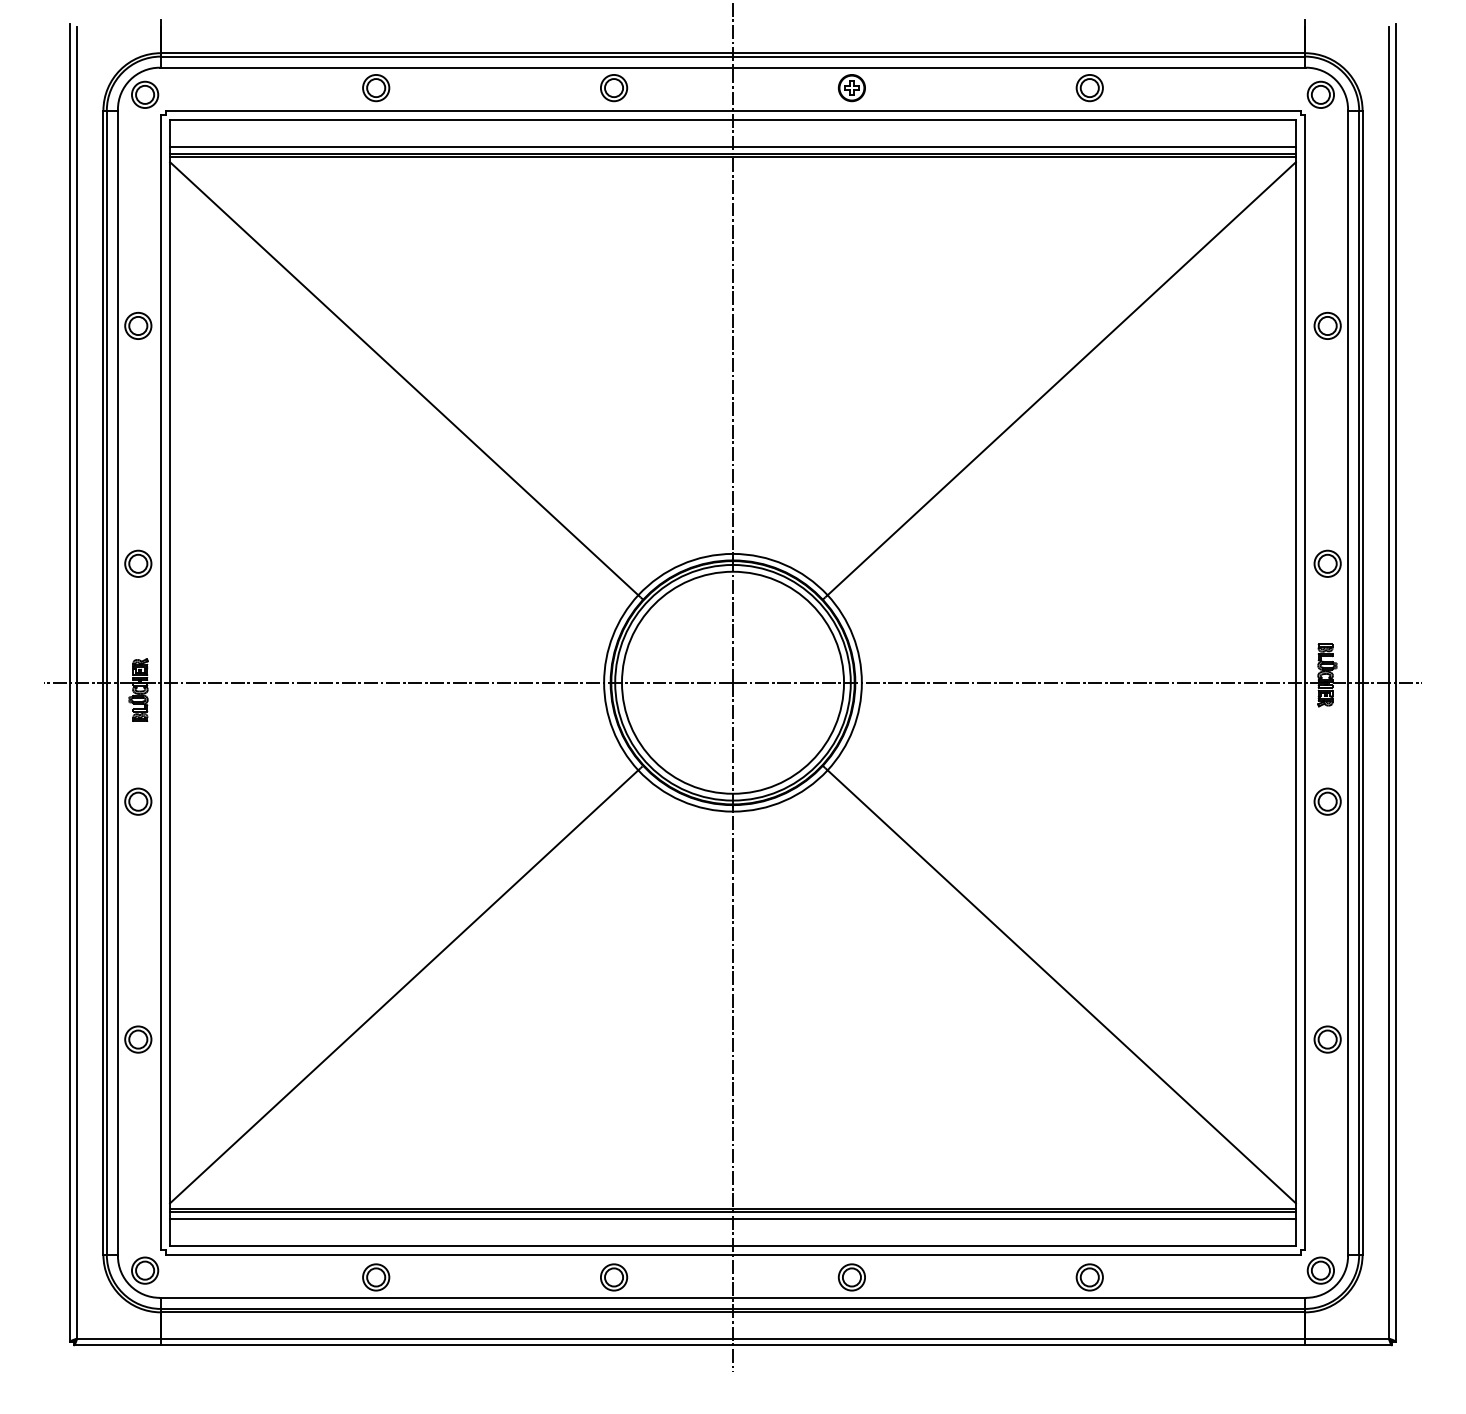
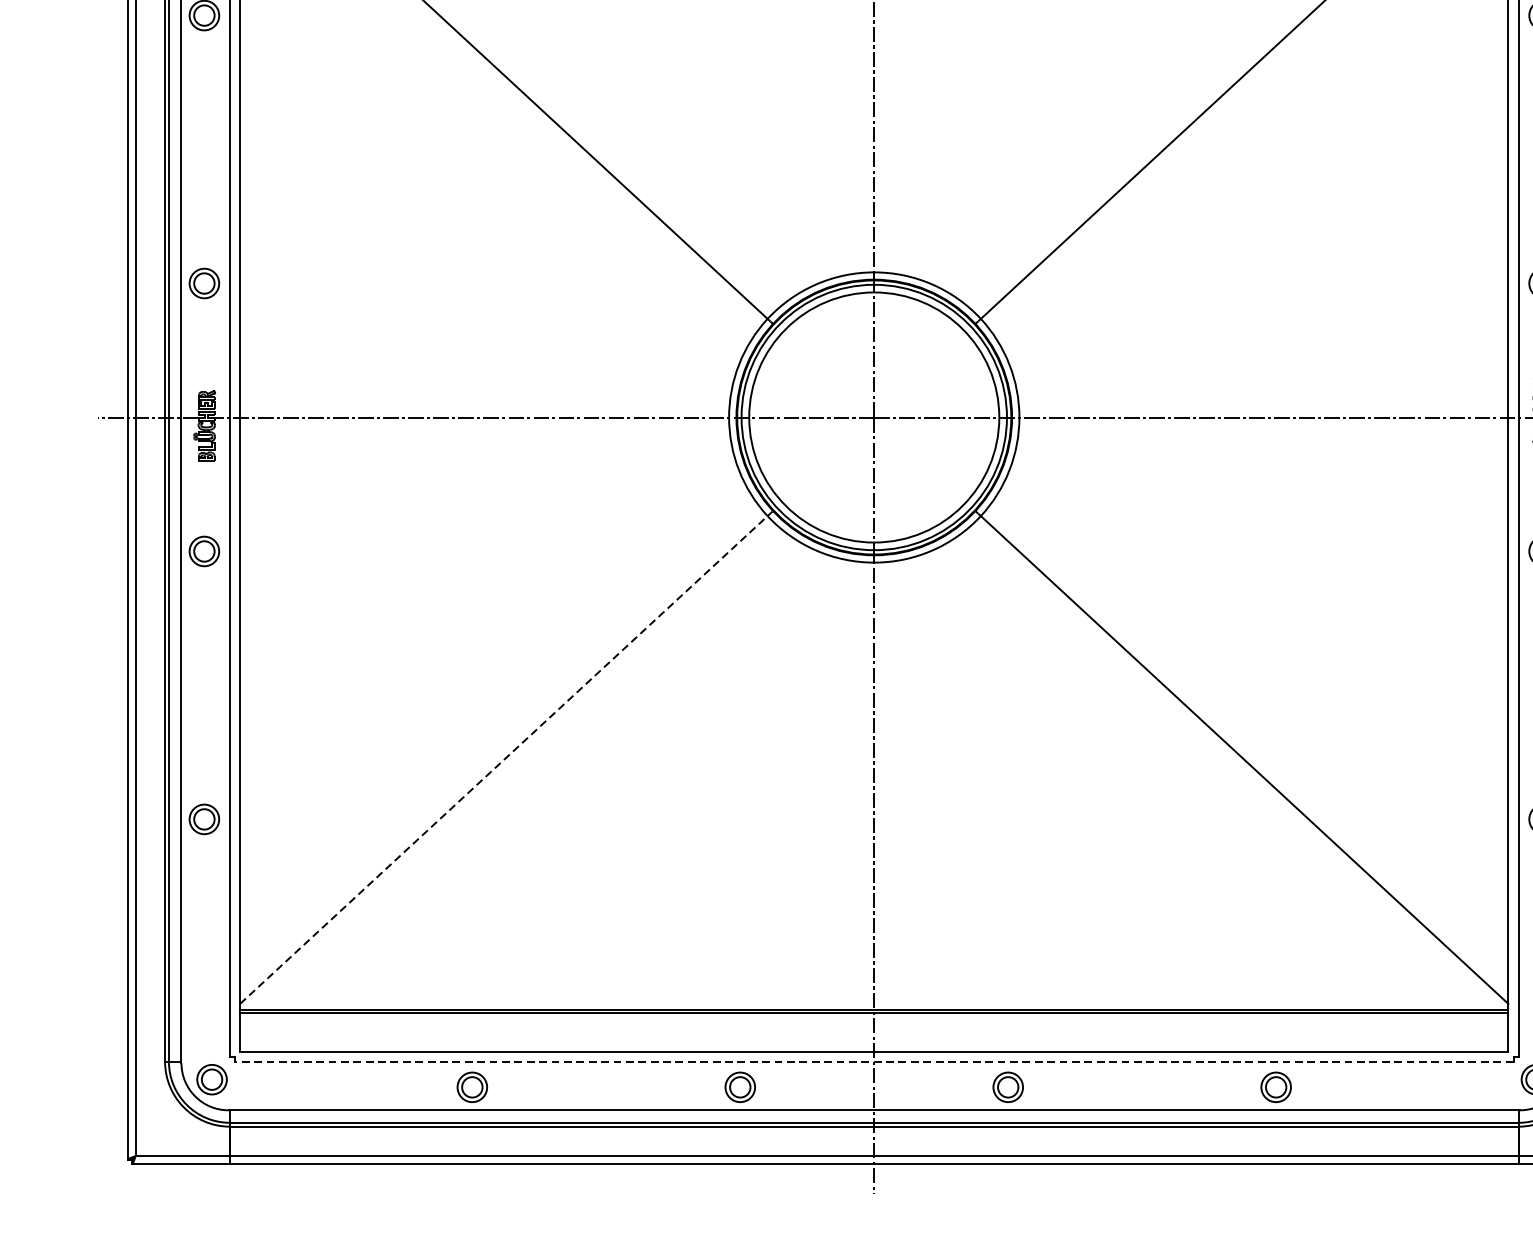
line: (404, 986) -> (504, 759), solid -> dashed
line: (732, 1218) -> (873, 1020), removed
line: (732, 1254) -> (873, 1061), solid -> dashed

